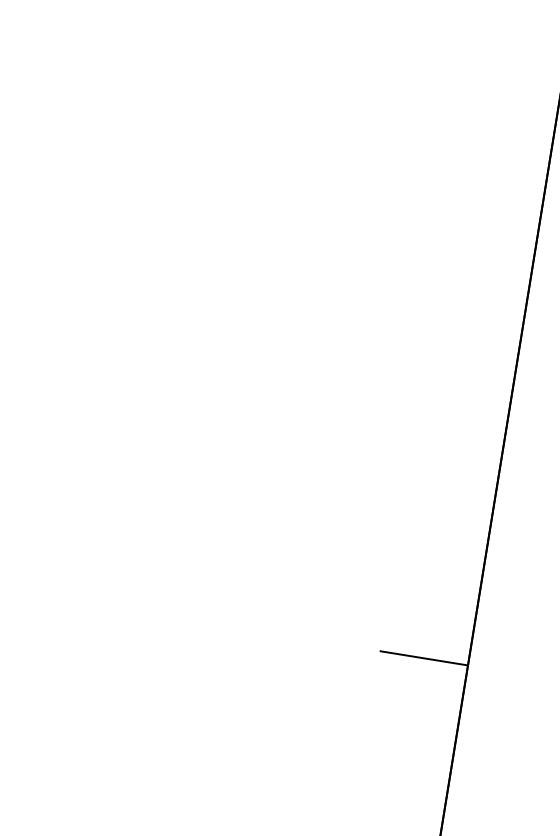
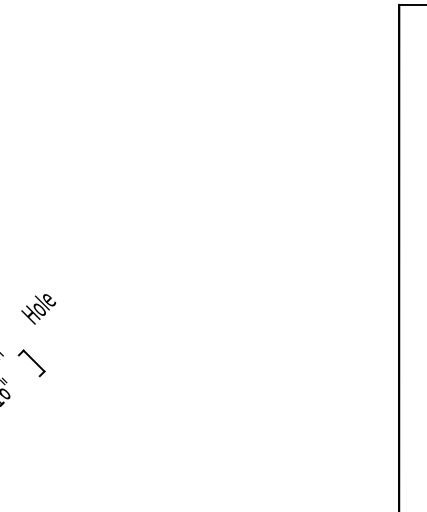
line: (423, 658) -> (372, 402), removed

